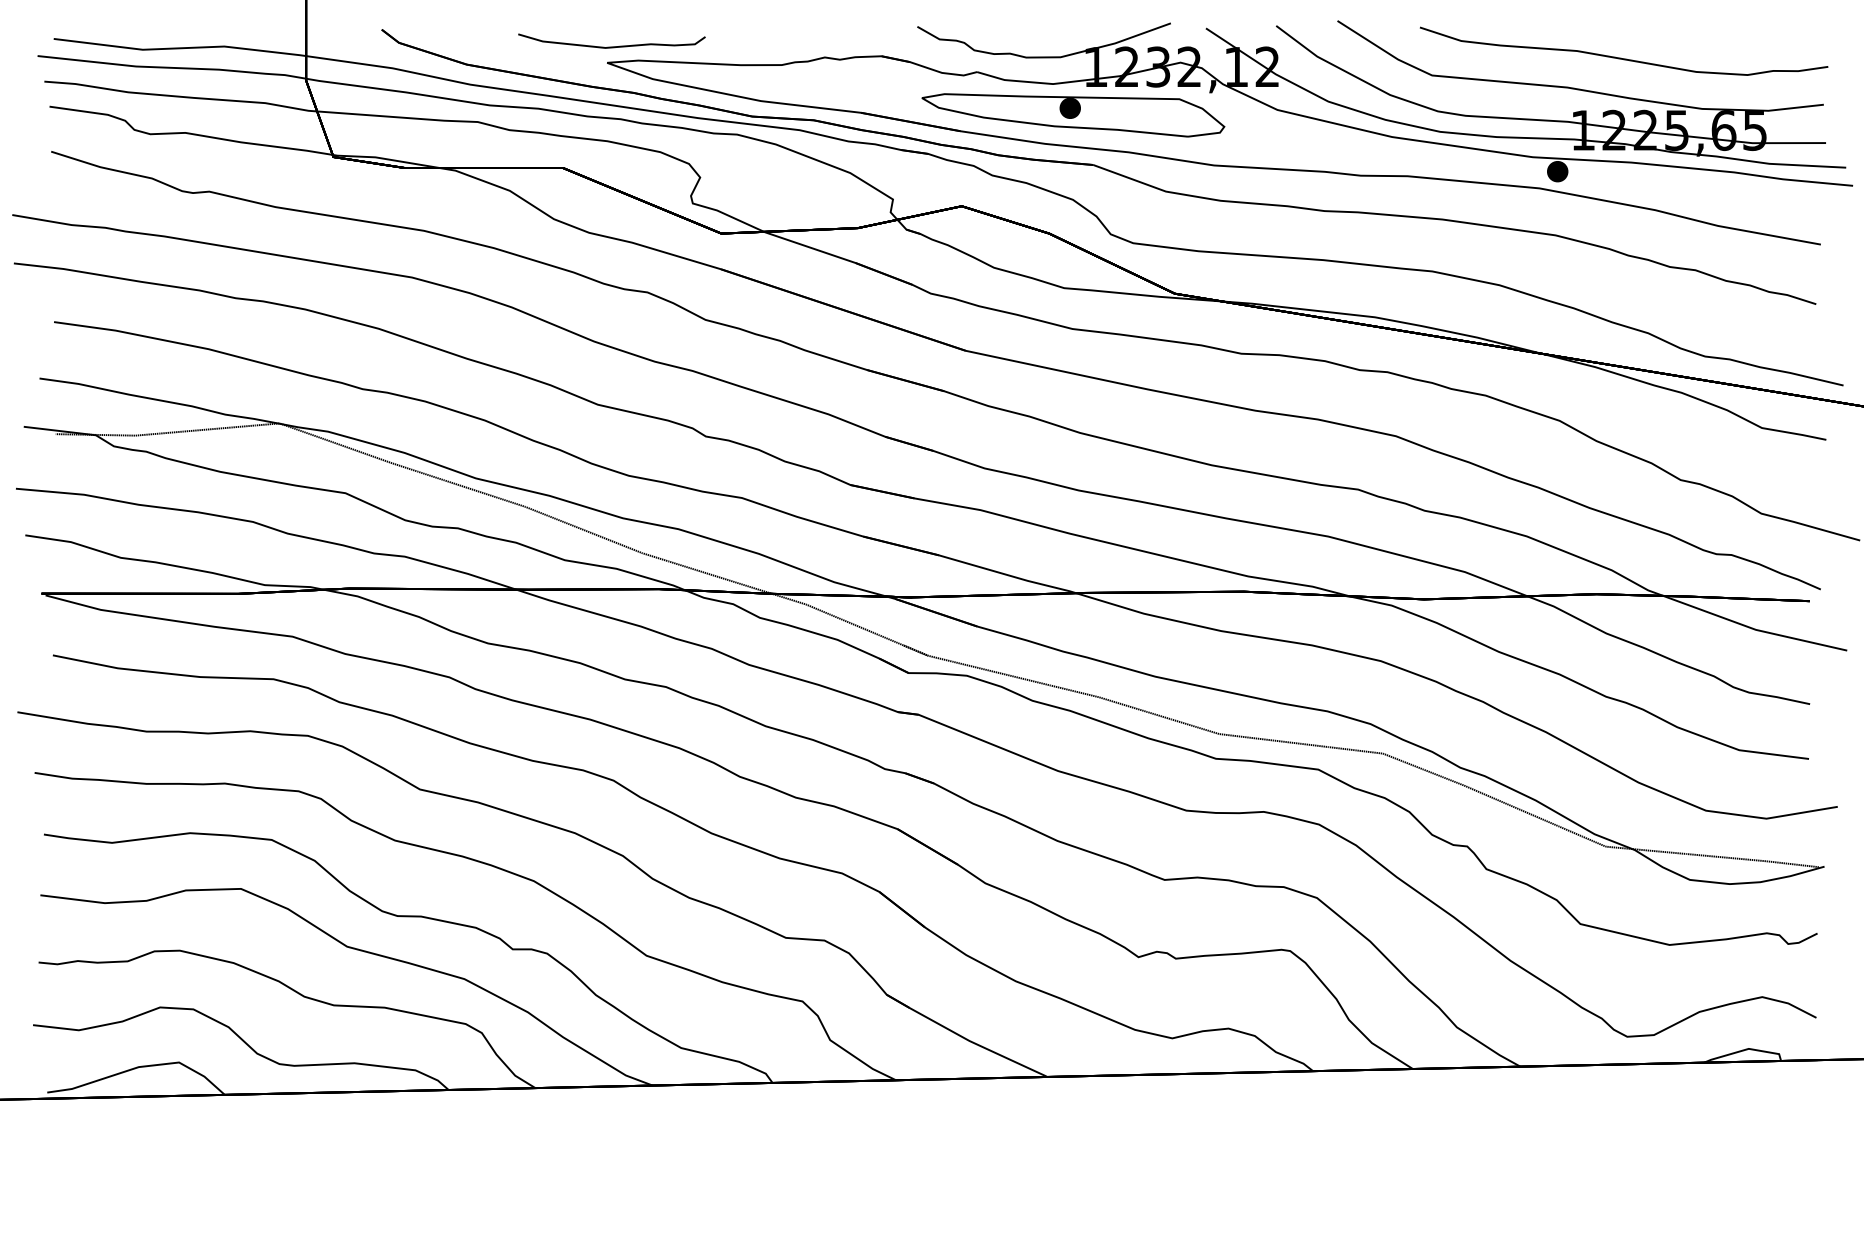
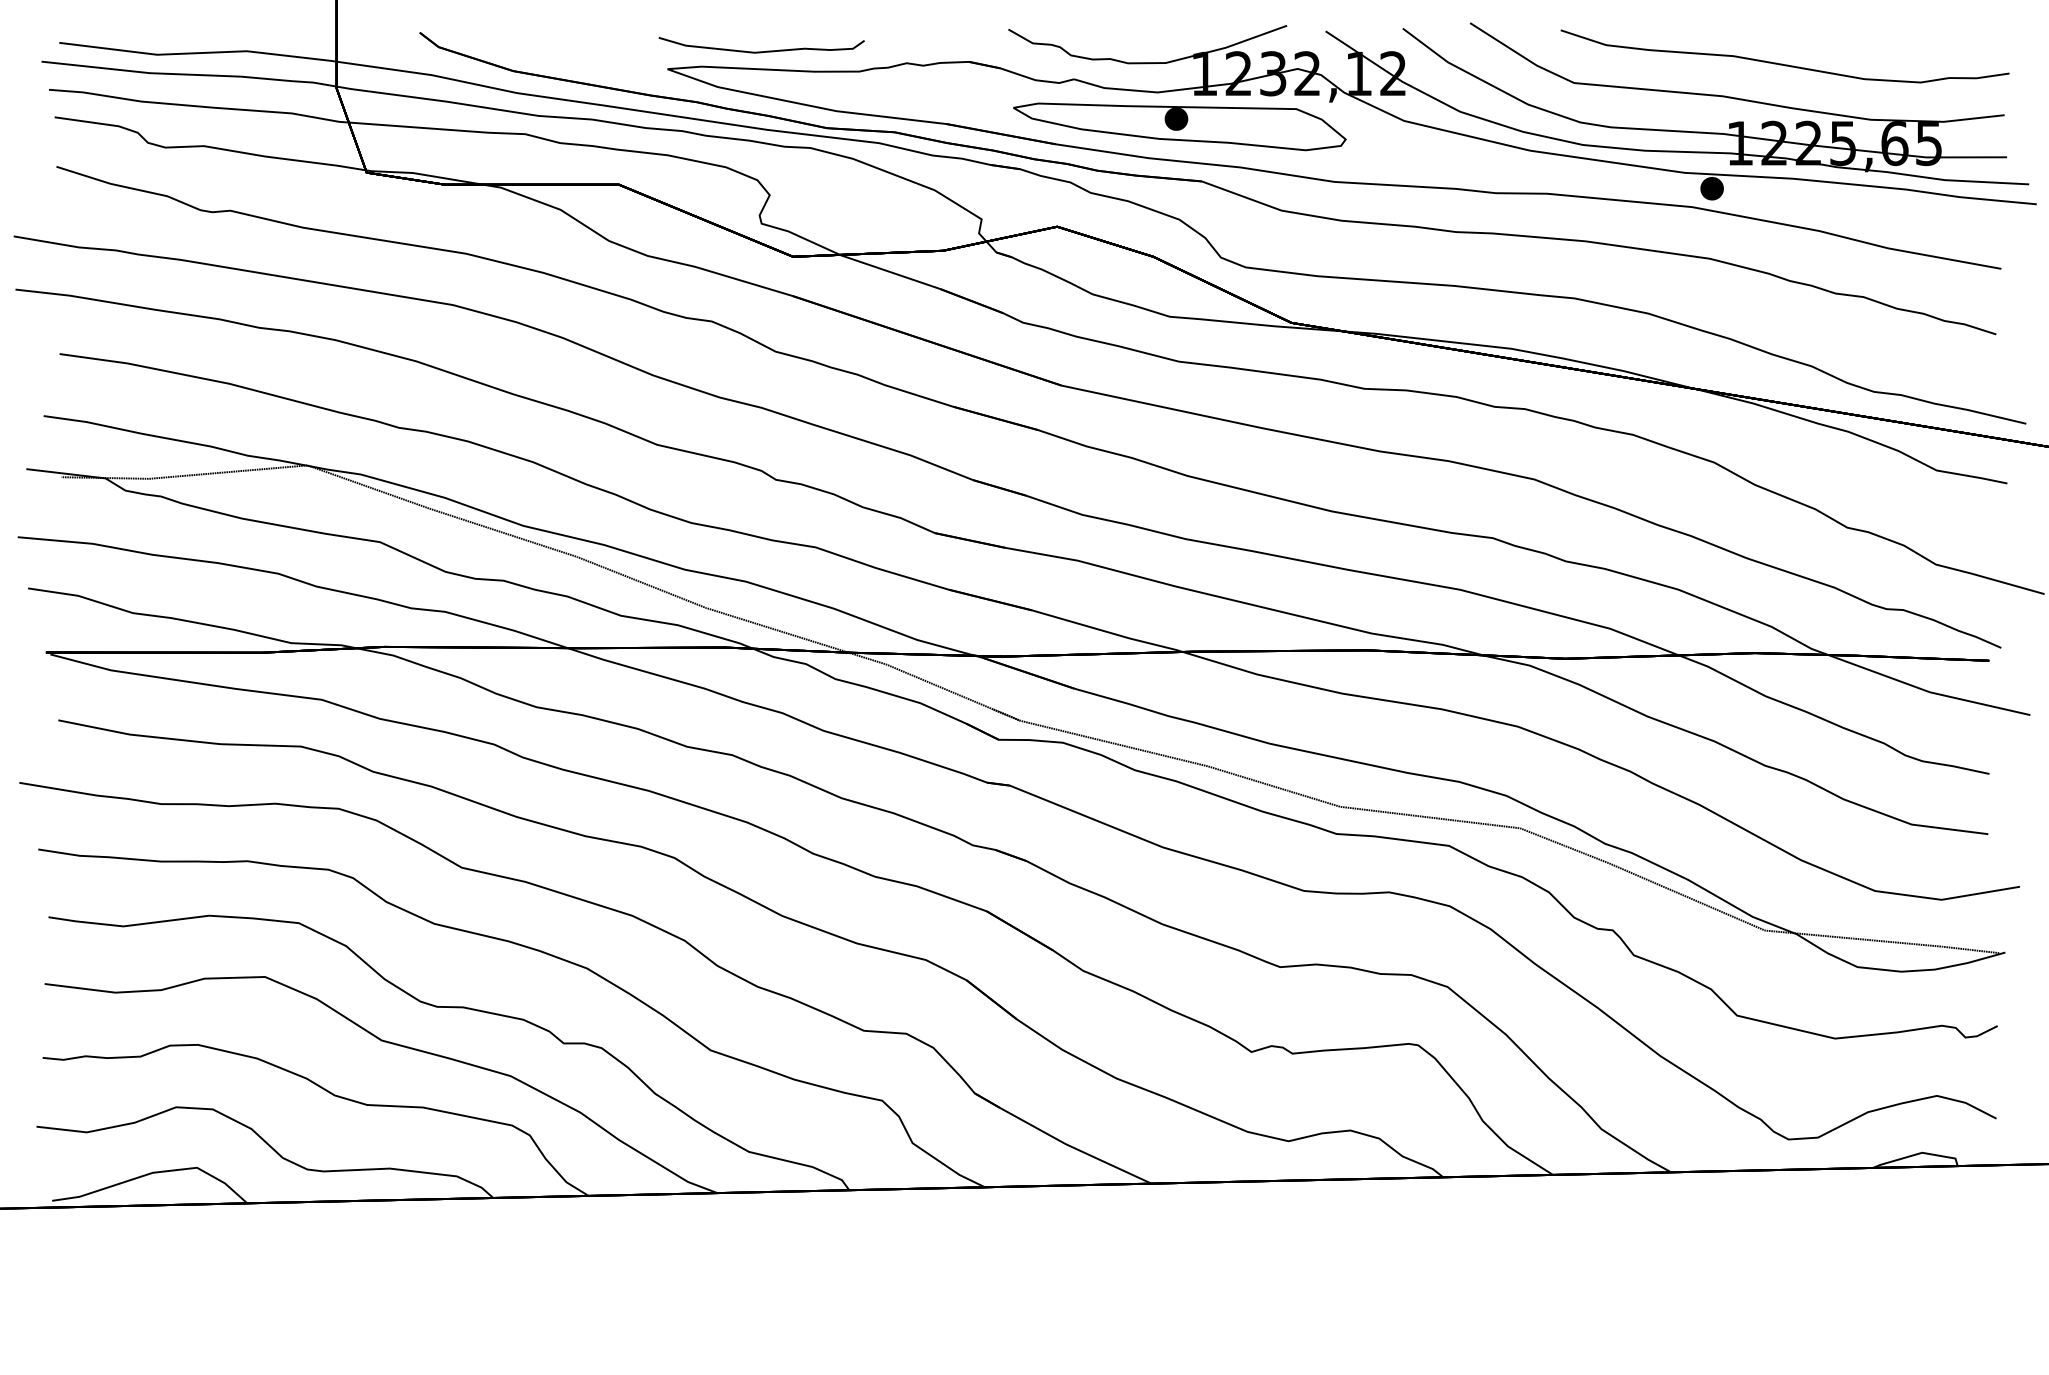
curve: (611, 46) -> (761, 51), moved

